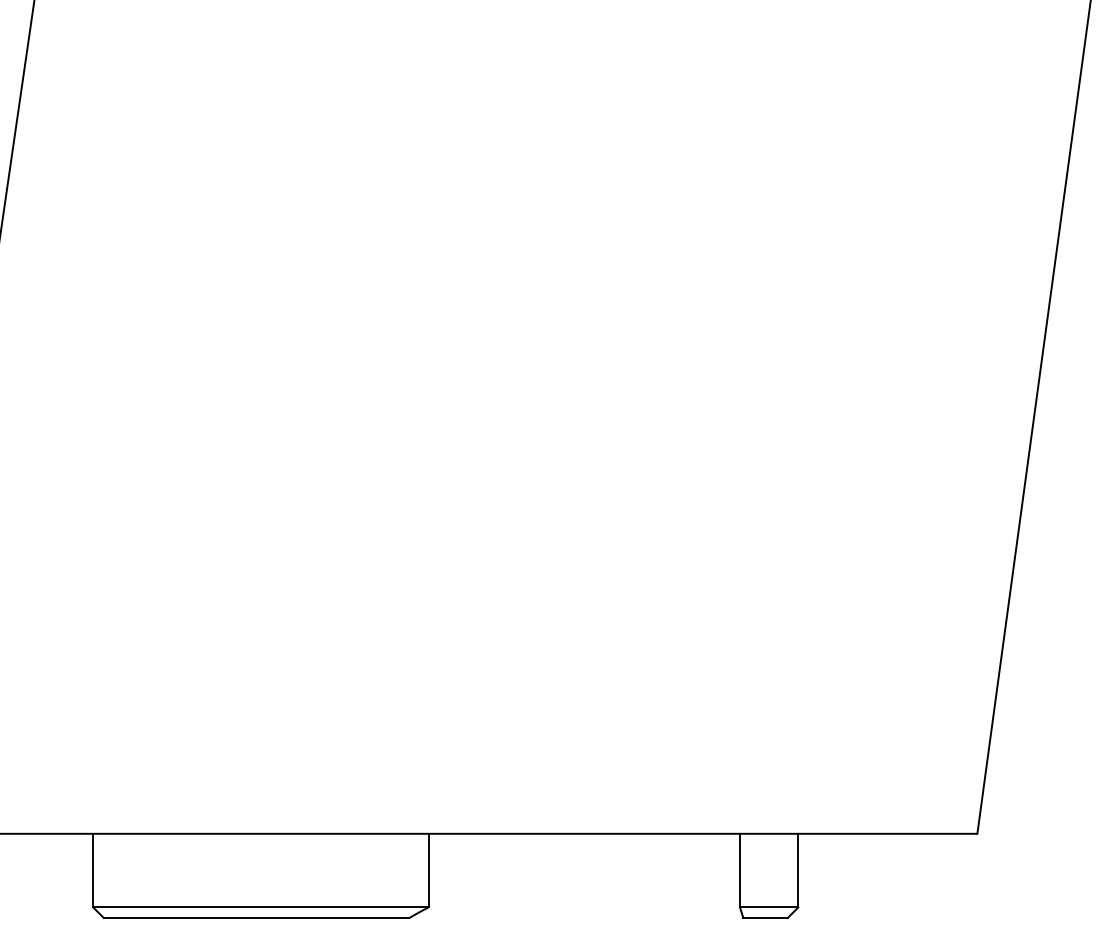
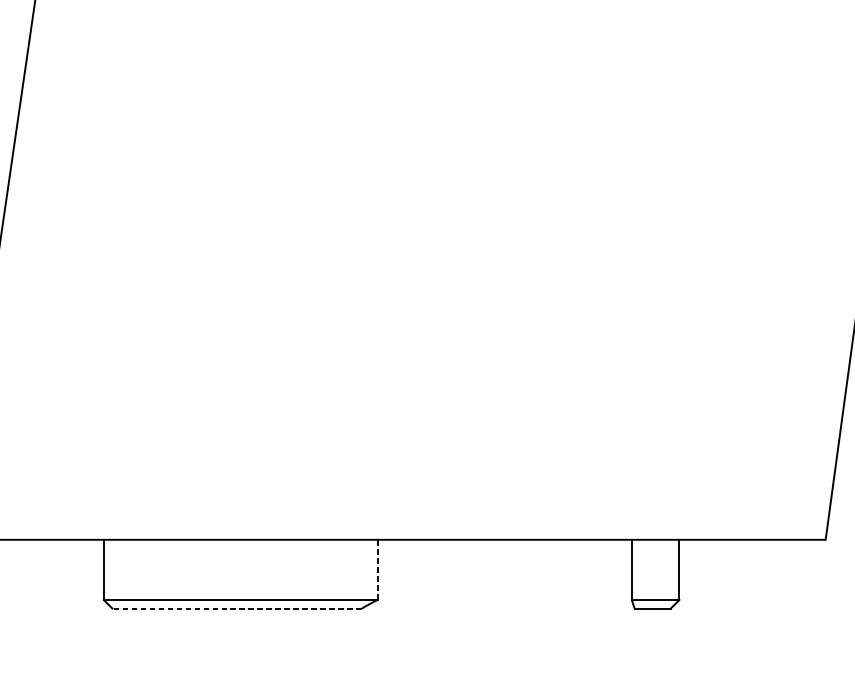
line: (428, 870) -> (377, 569), solid -> dashed
line: (256, 917) -> (237, 608), solid -> dashed

